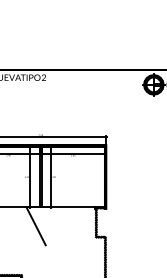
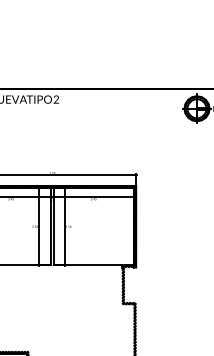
line: (36, 226) -> (46, 289), removed

